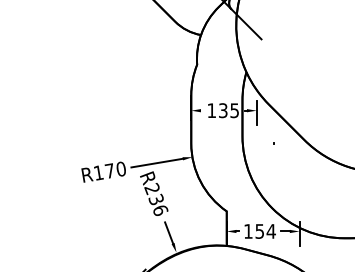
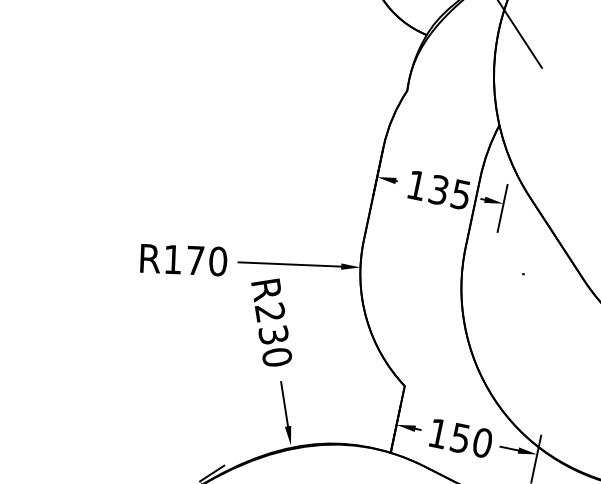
text: (161, 210) -> (279, 357), R236 -> R230
text: (270, 231) -> (481, 442), 154 -> 150

